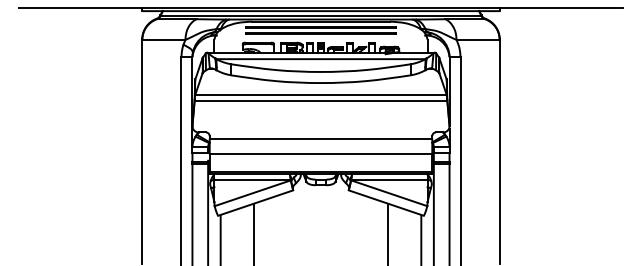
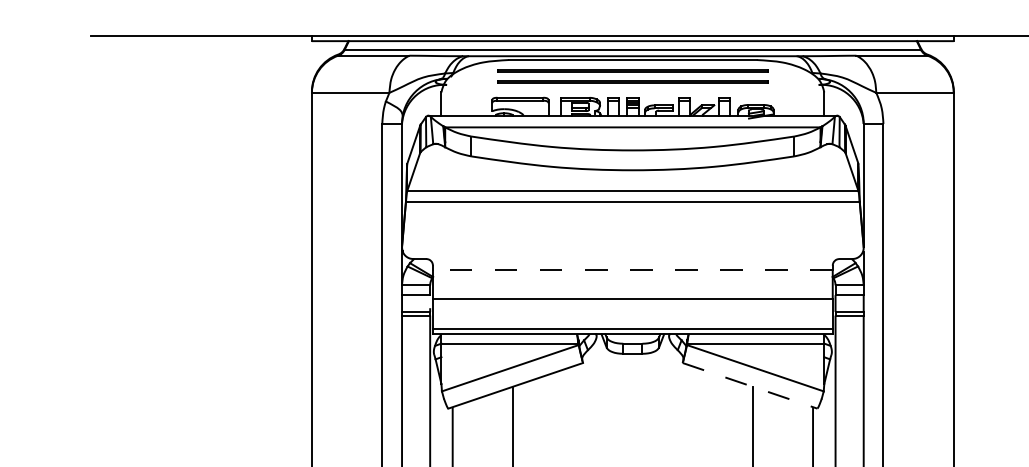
line: (320, 138) -> (631, 269), solid -> dashed
line: (386, 203) -> (750, 386), solid -> dashed

